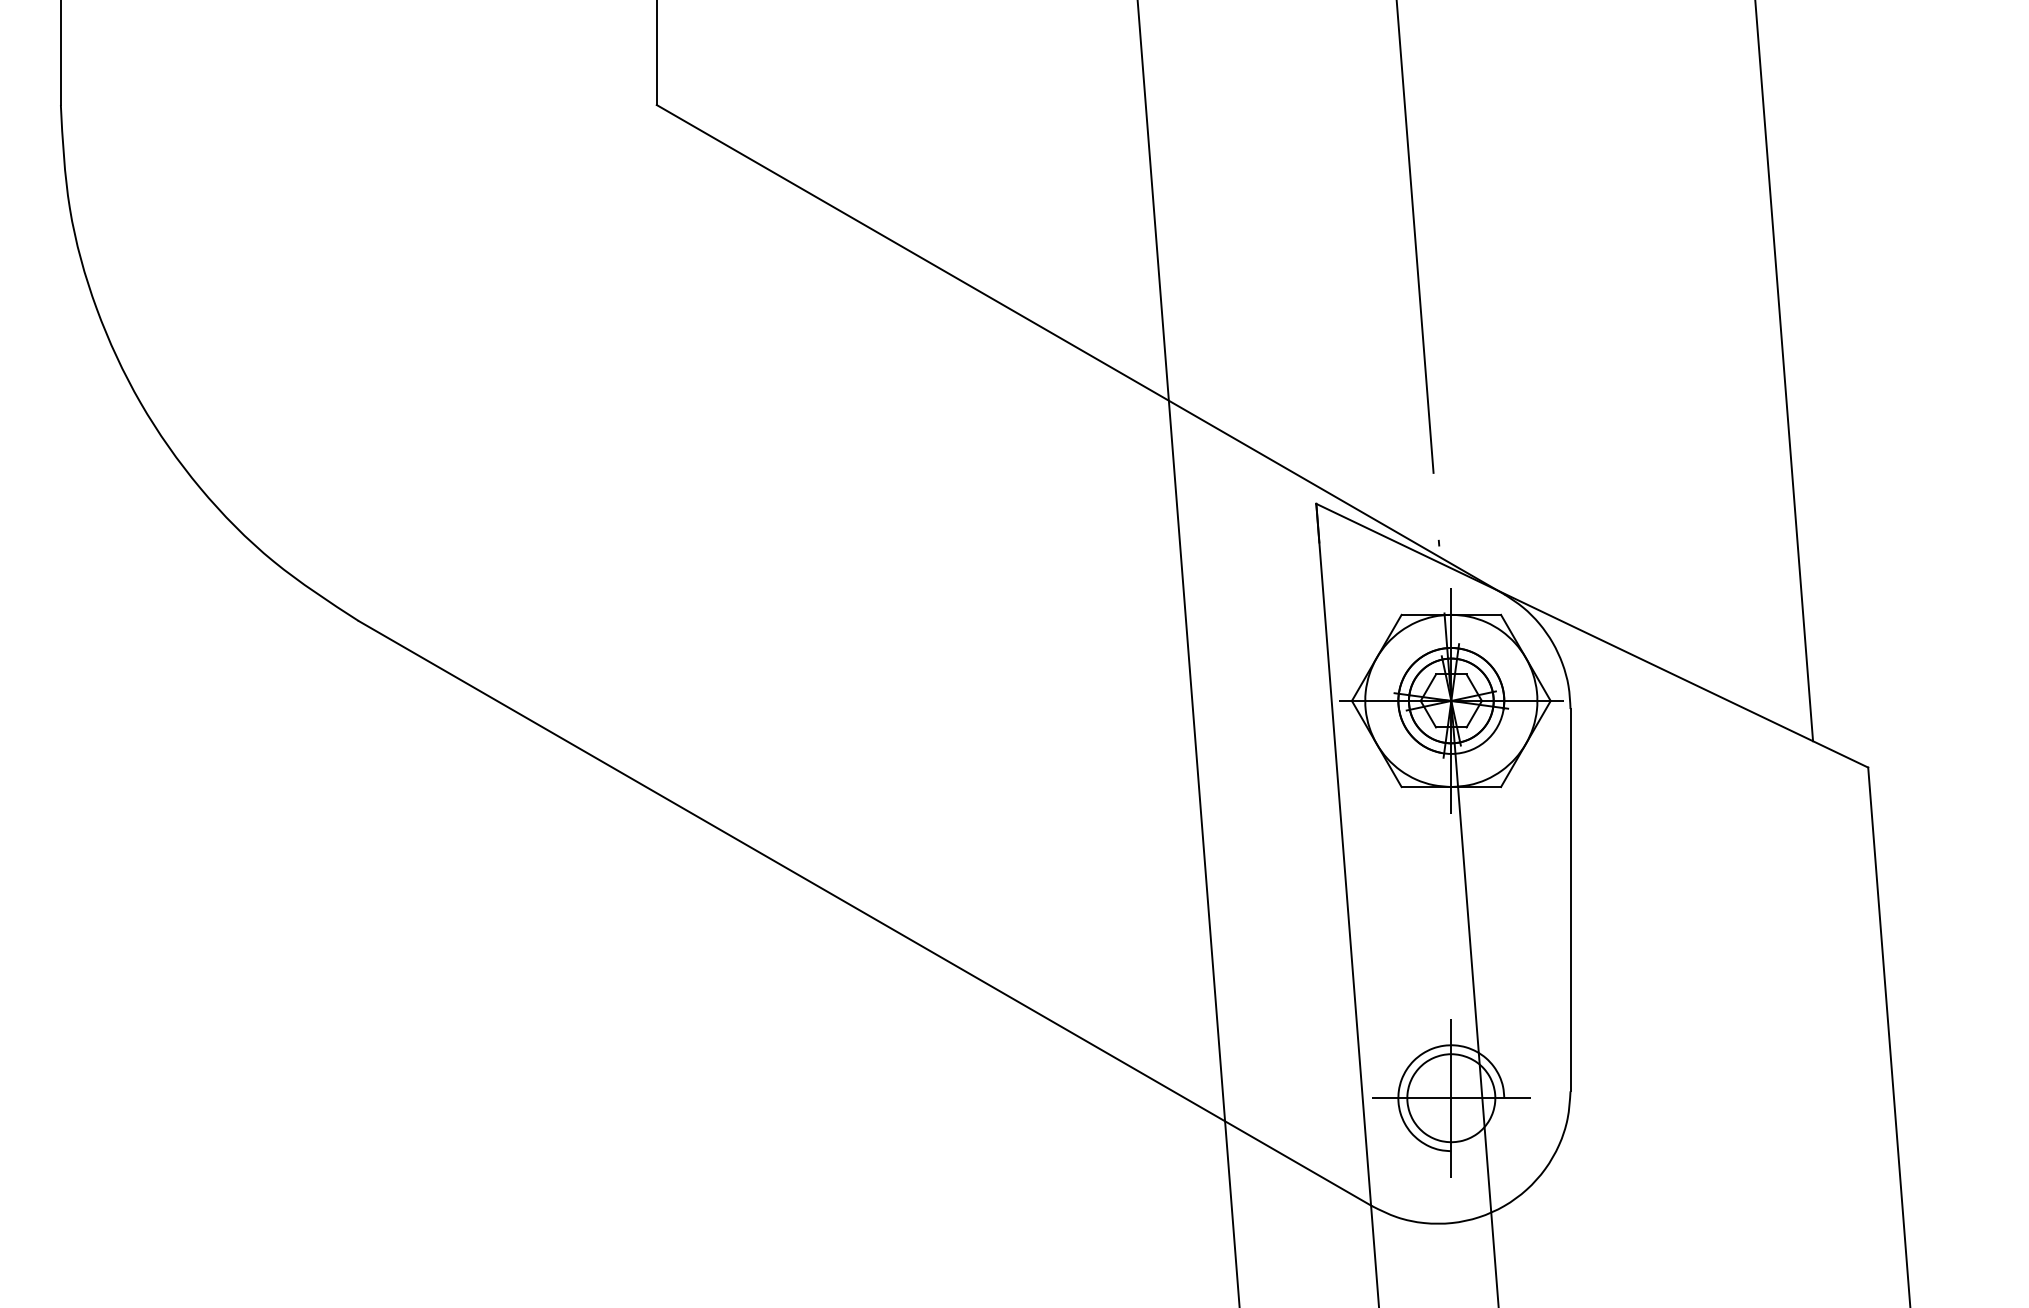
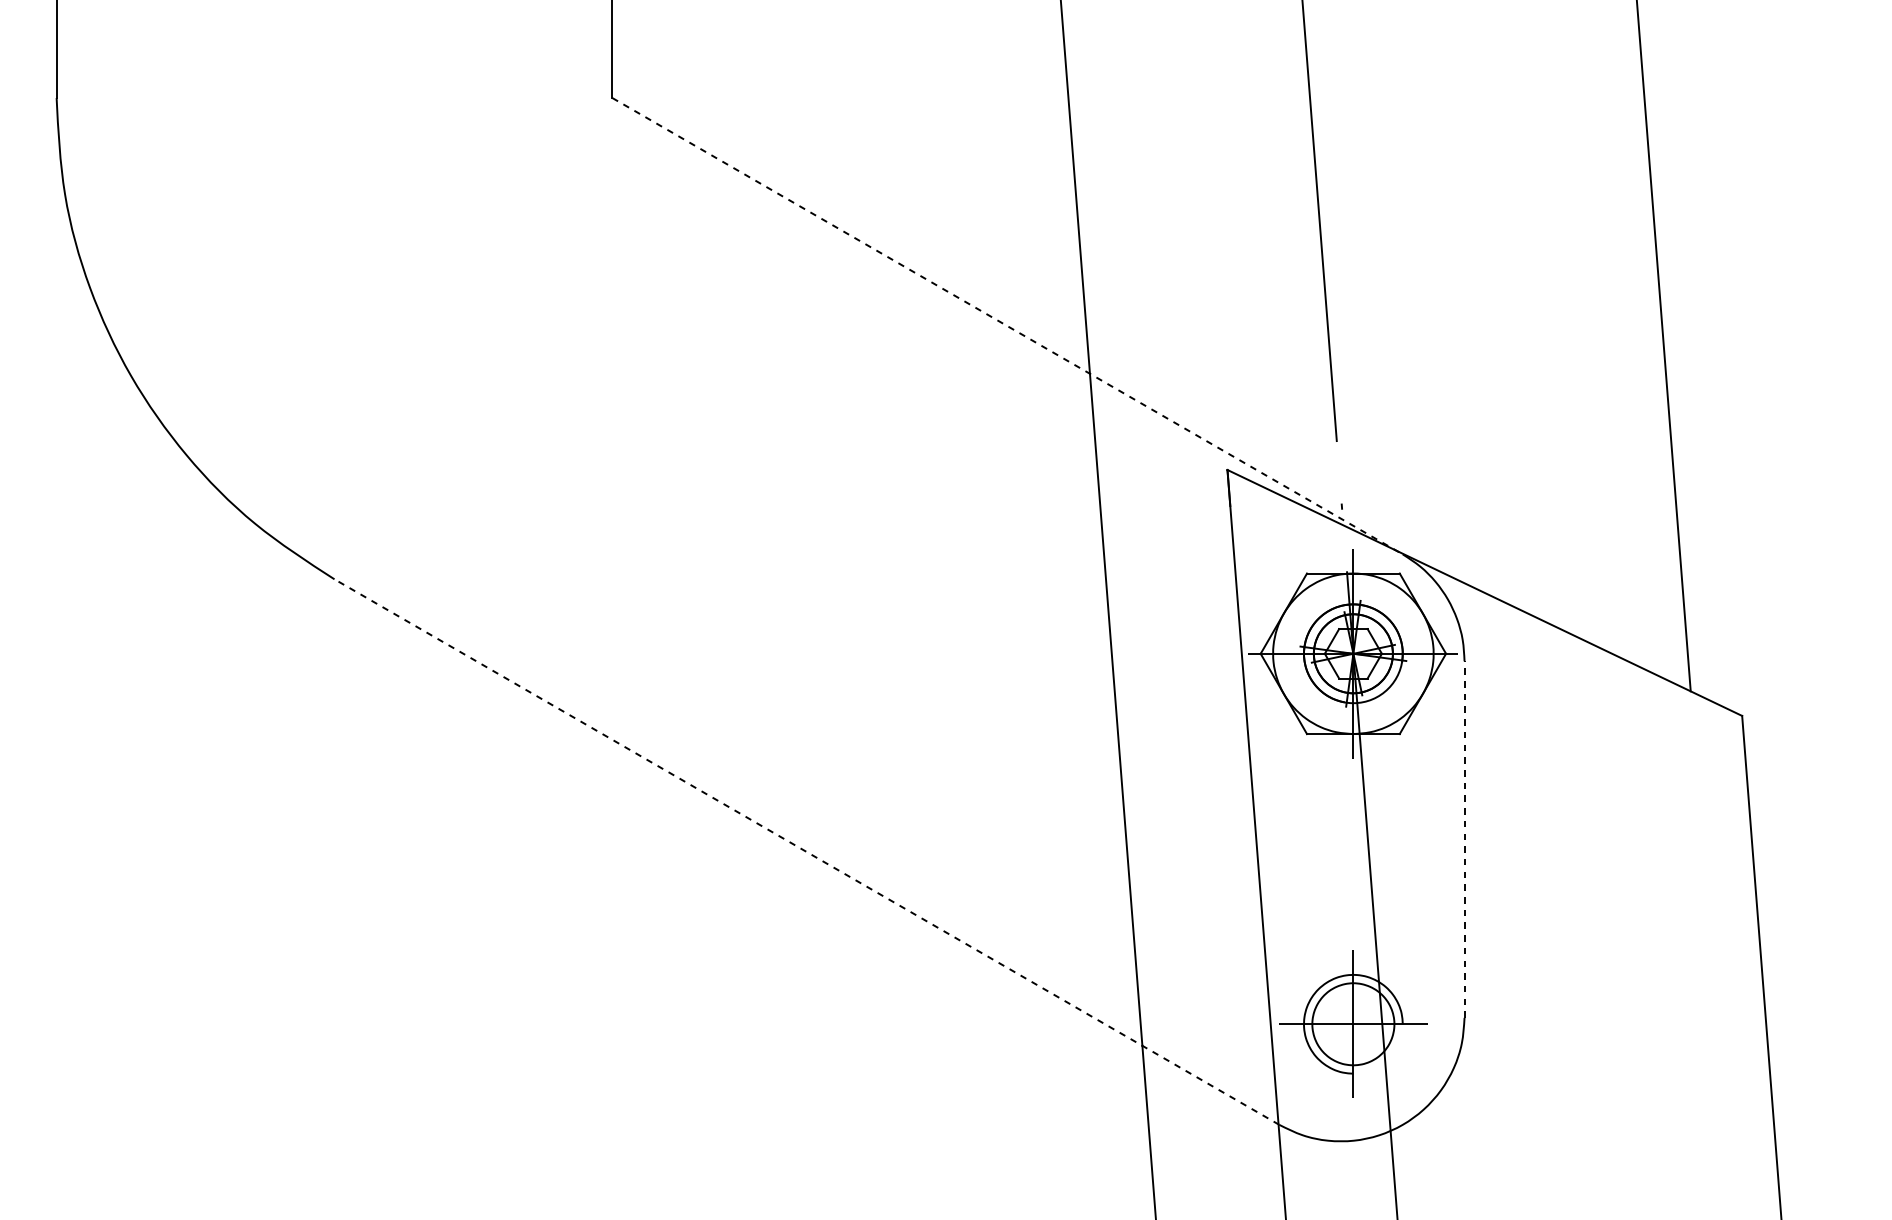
line: (1080, 349) -> (1007, 326), solid -> dashed
line: (1570, 899) -> (1464, 838), solid -> dashed
line: (865, 913) -> (807, 852), solid -> dashed

